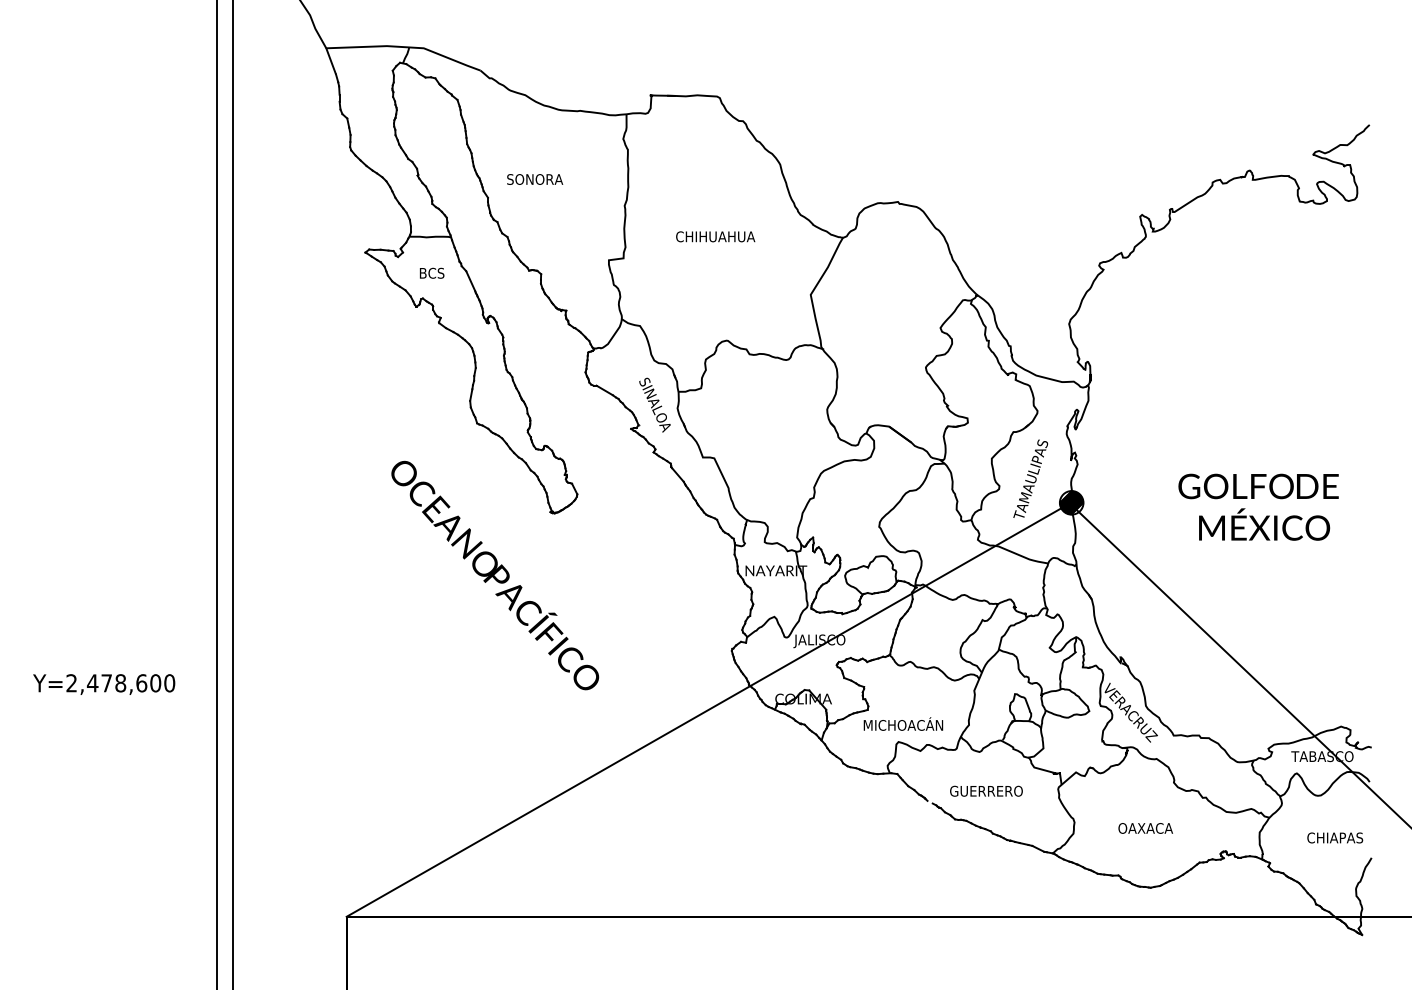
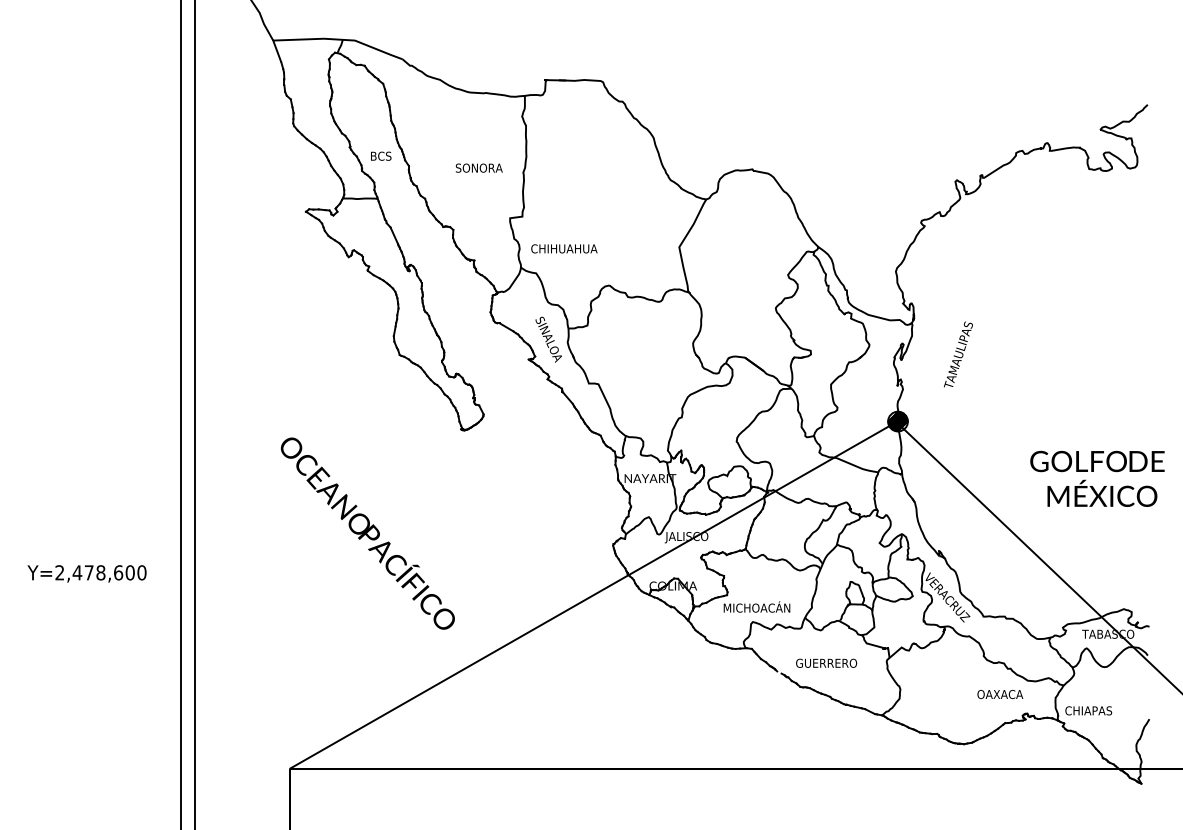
text: (535, 179) -> (479, 168), moved
text: (715, 236) -> (564, 248), moved
text: (432, 272) -> (381, 155), moved
text: (1030, 478) -> (958, 354), moved
text: (1258, 506) -> (1097, 478), moved
text: (495, 575) -> (368, 533), moved
text: (1145, 828) -> (1000, 694), moved
text: (1335, 837) -> (1088, 710), moved

